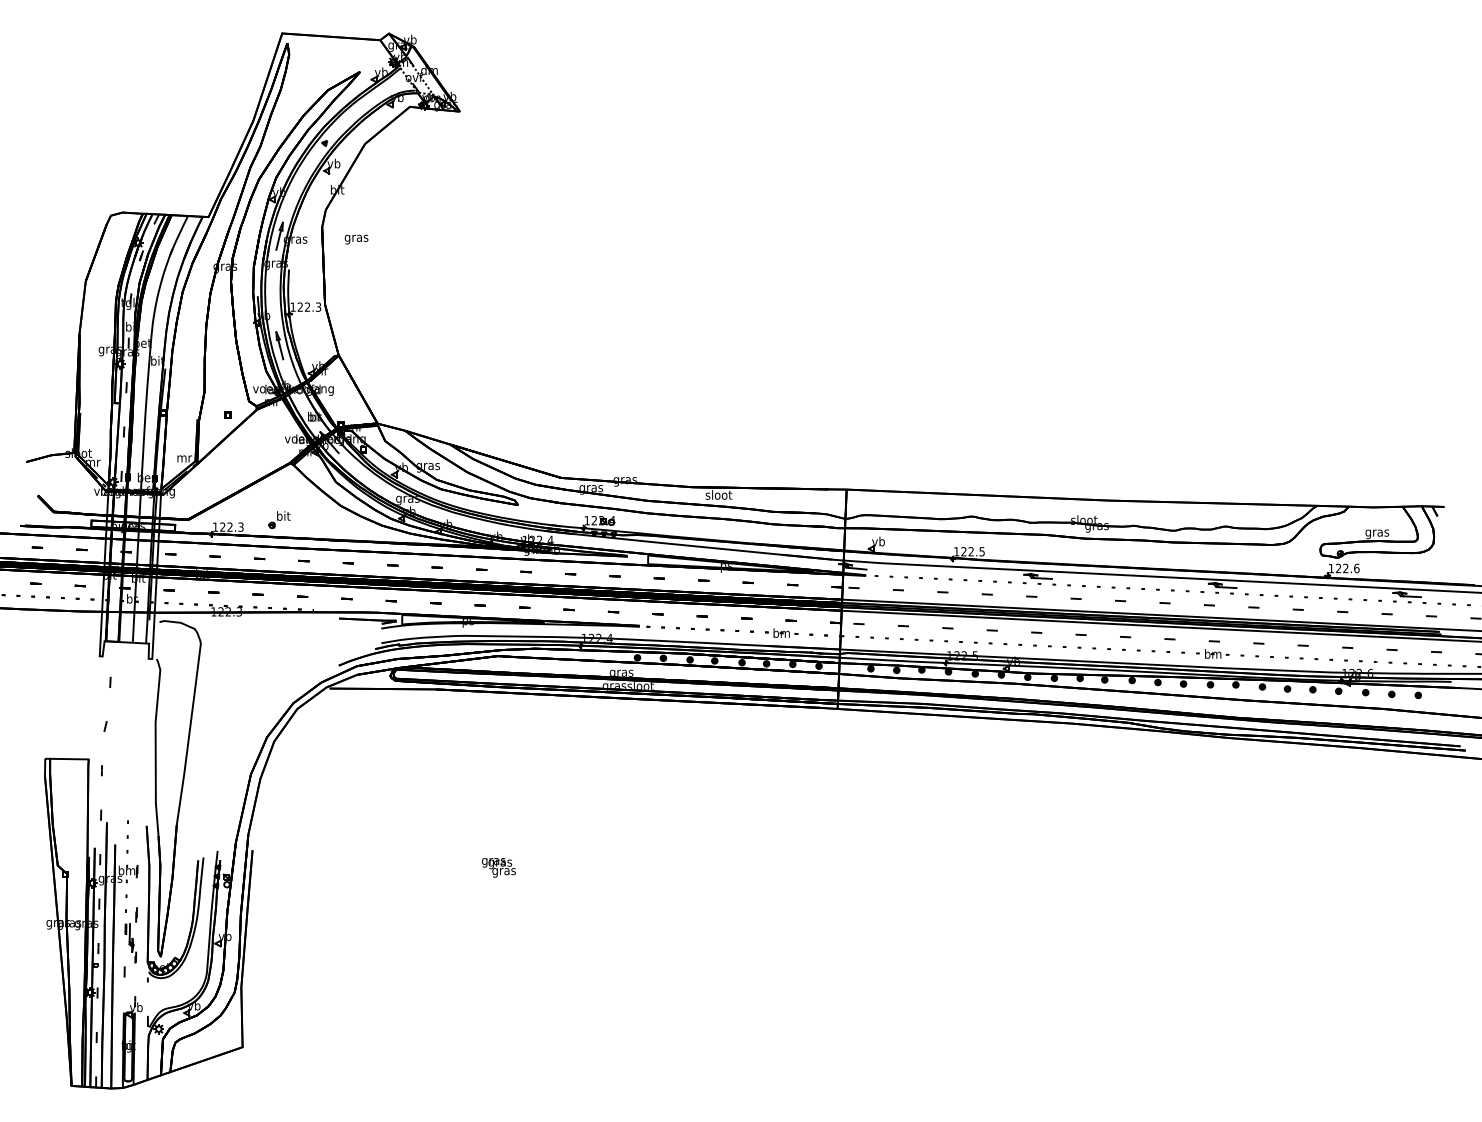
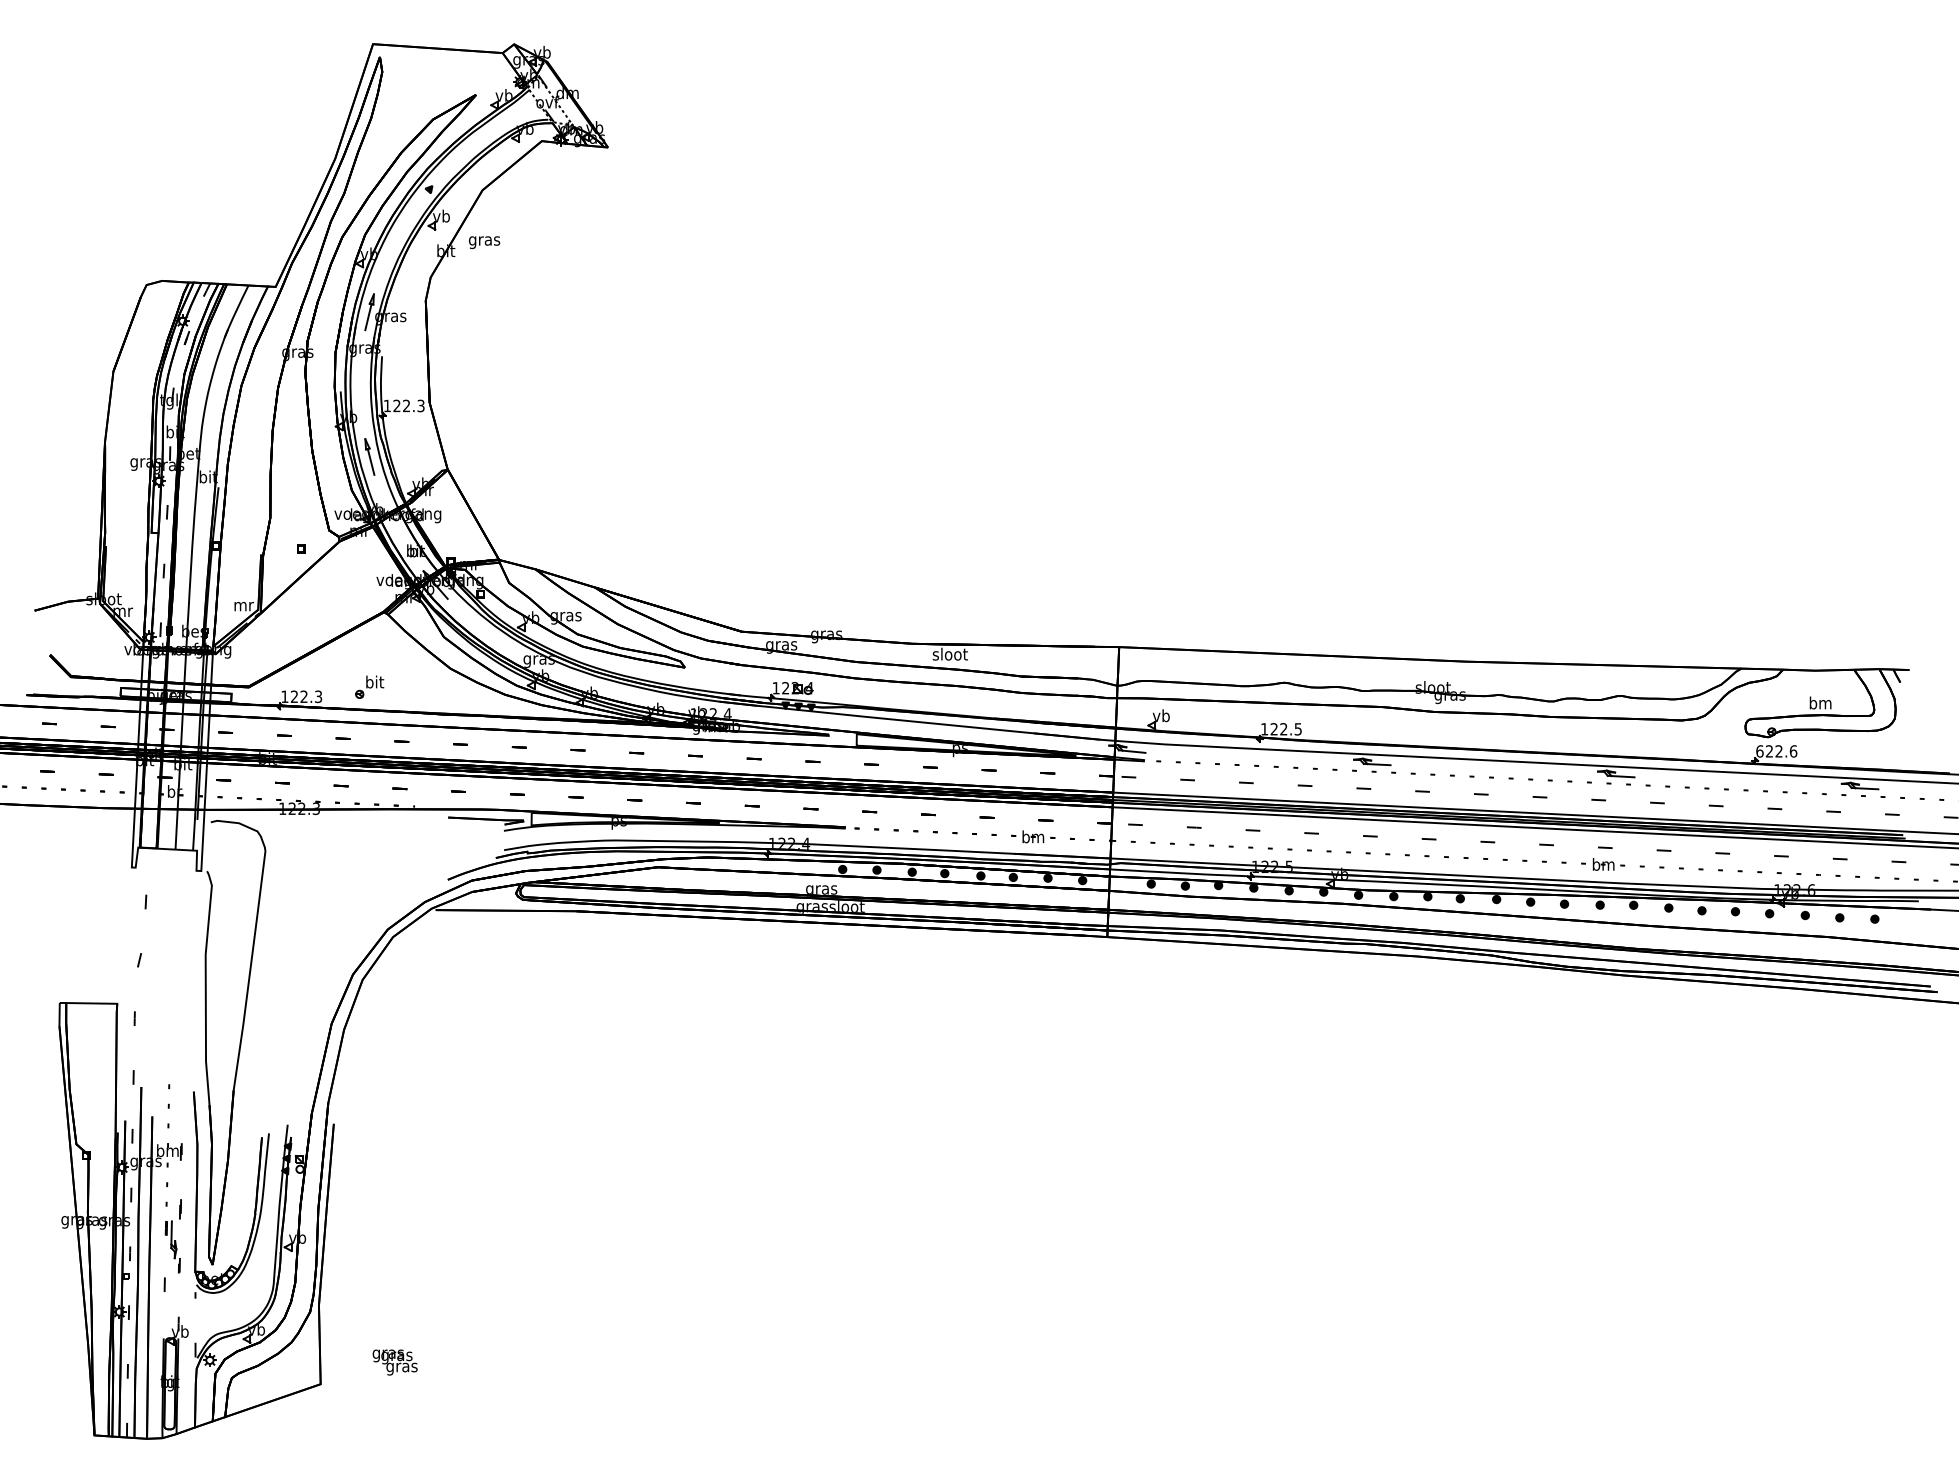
text: (356, 239) -> (484, 242), moved
text: (1377, 533) -> (1820, 705), gras -> bm
text: (1331, 568) -> (1760, 751), 122.6 -> 622.6
text: (498, 867) -> (394, 1362), moved

